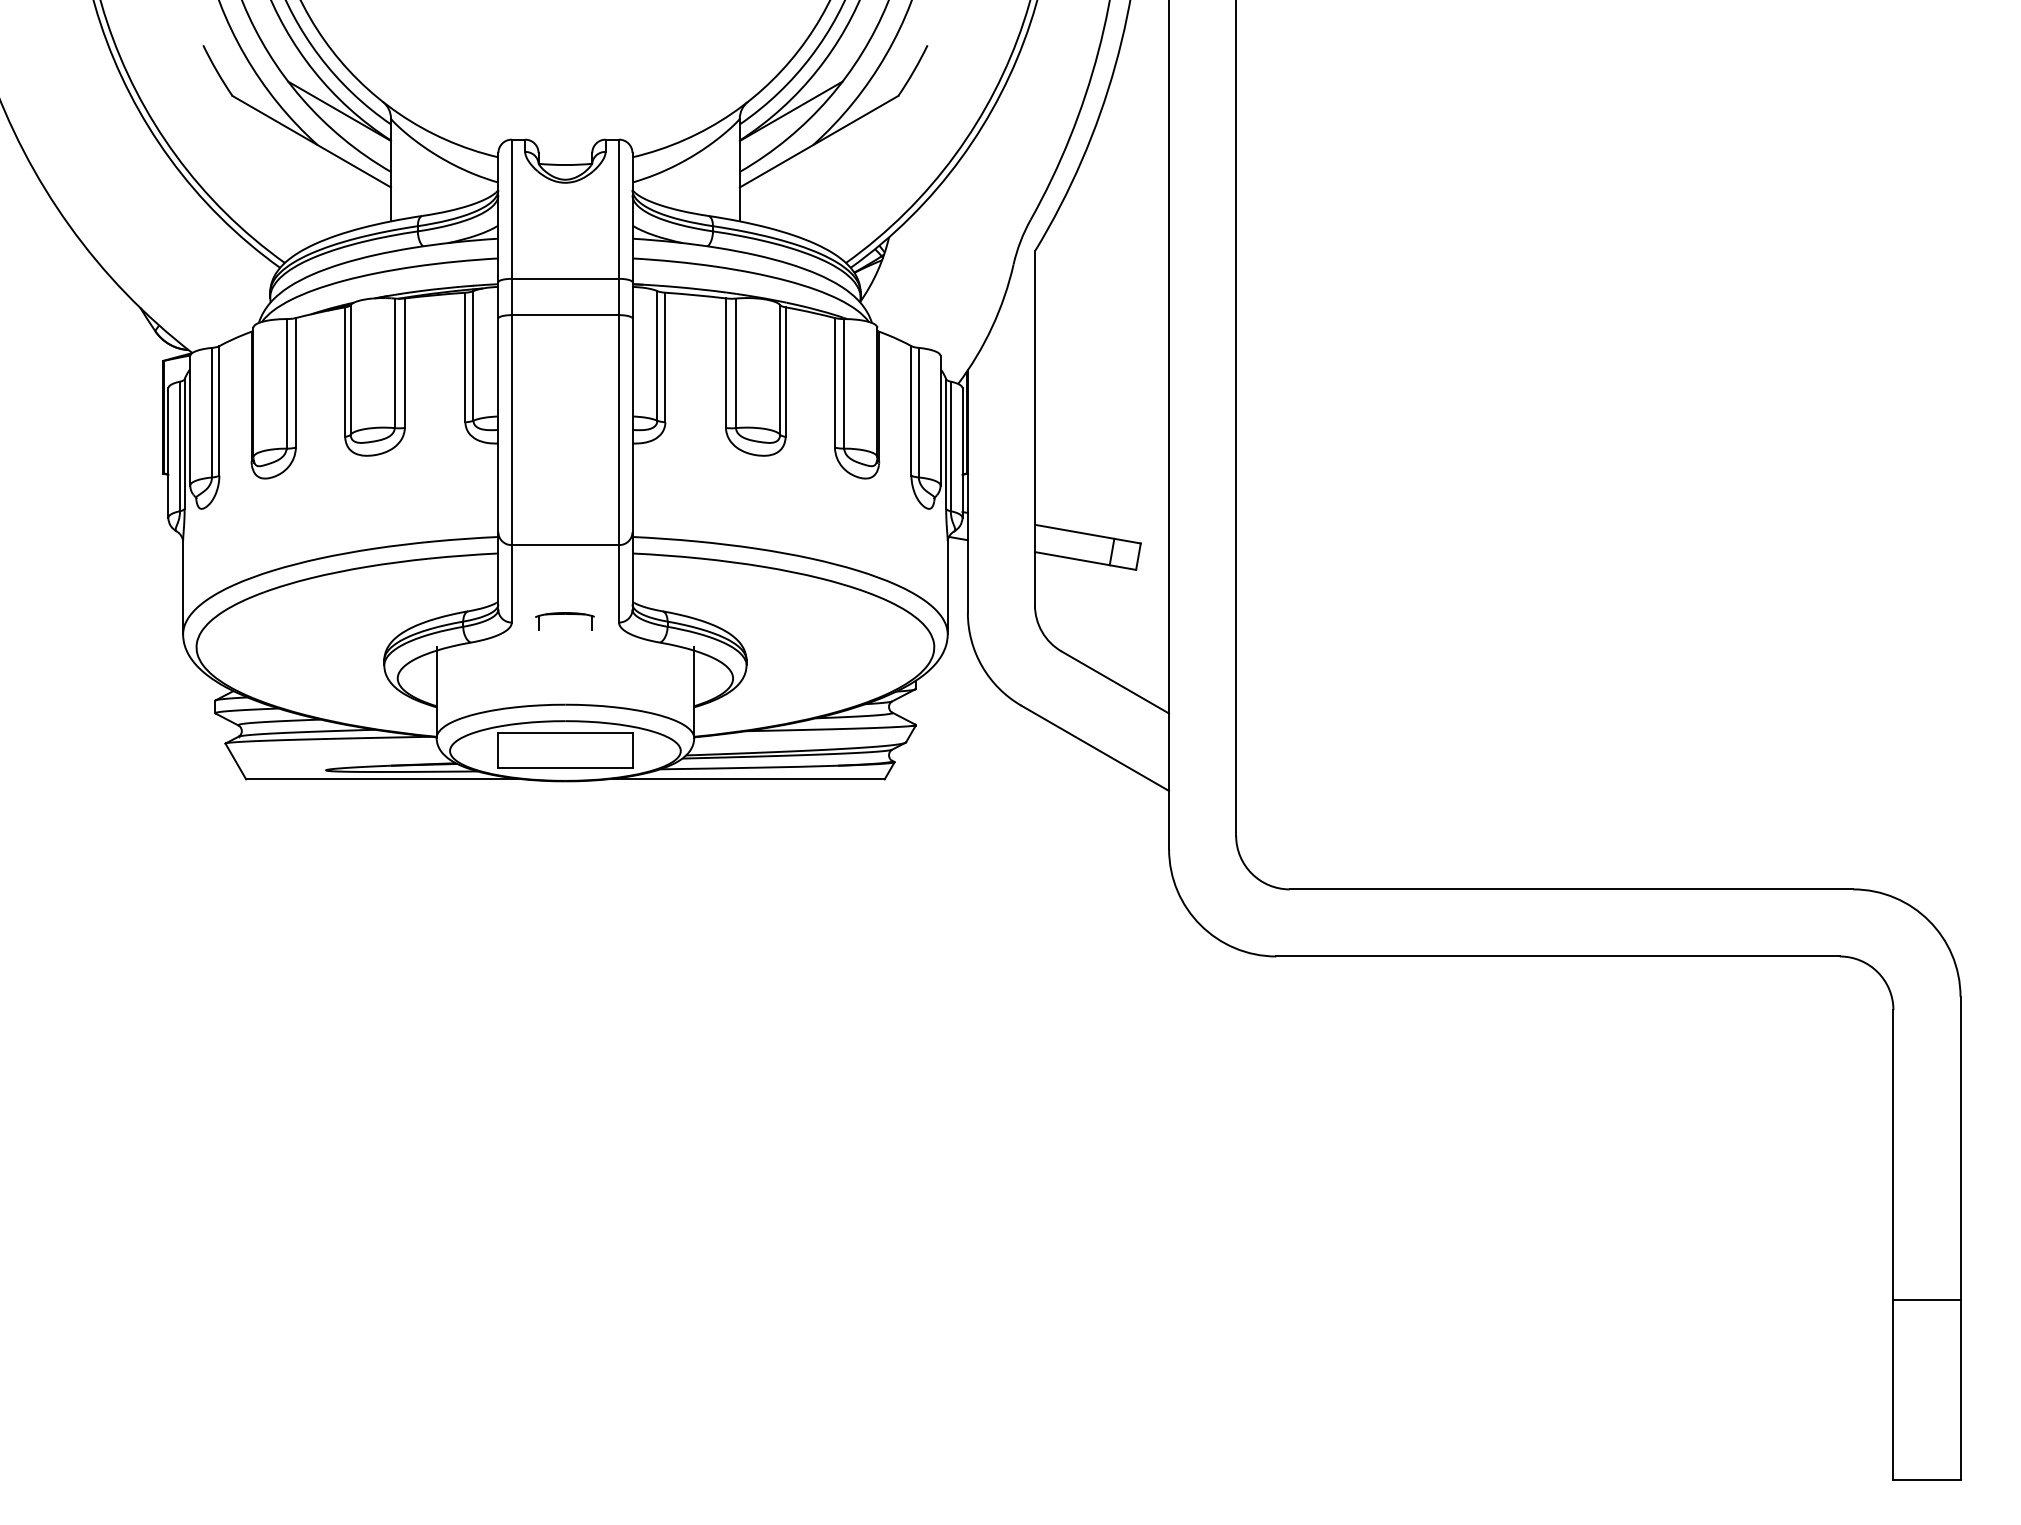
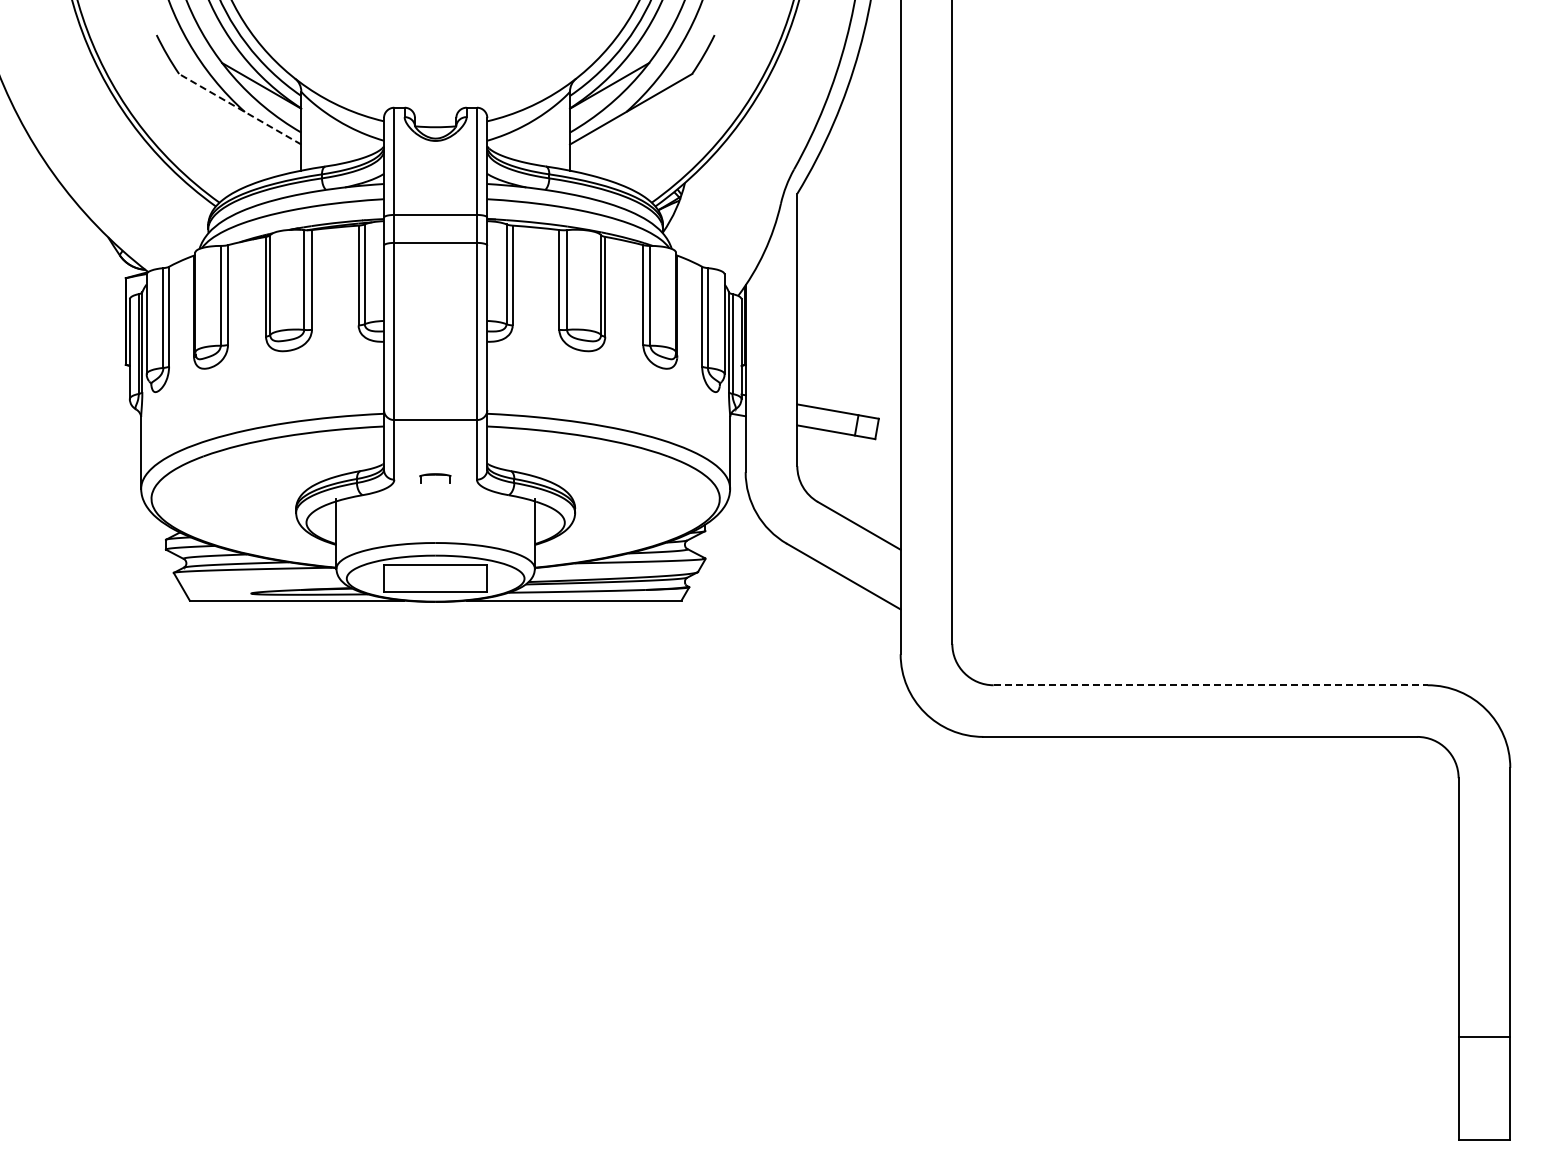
line: (312, 141) -> (240, 109), solid -> dashed
part: (565, 620) -> (435, 478), size x0.7
line: (1571, 889) -> (1210, 685), solid -> dashed
line: (1927, 1299) -> (1484, 1037), moved

